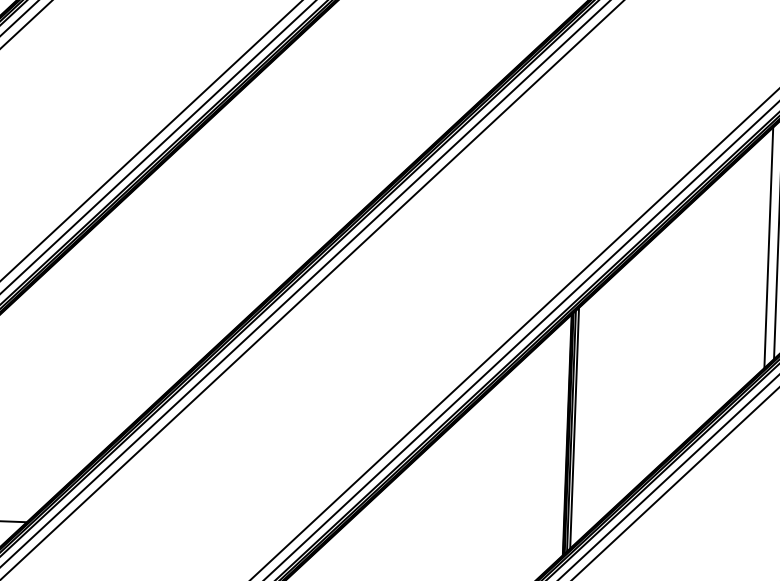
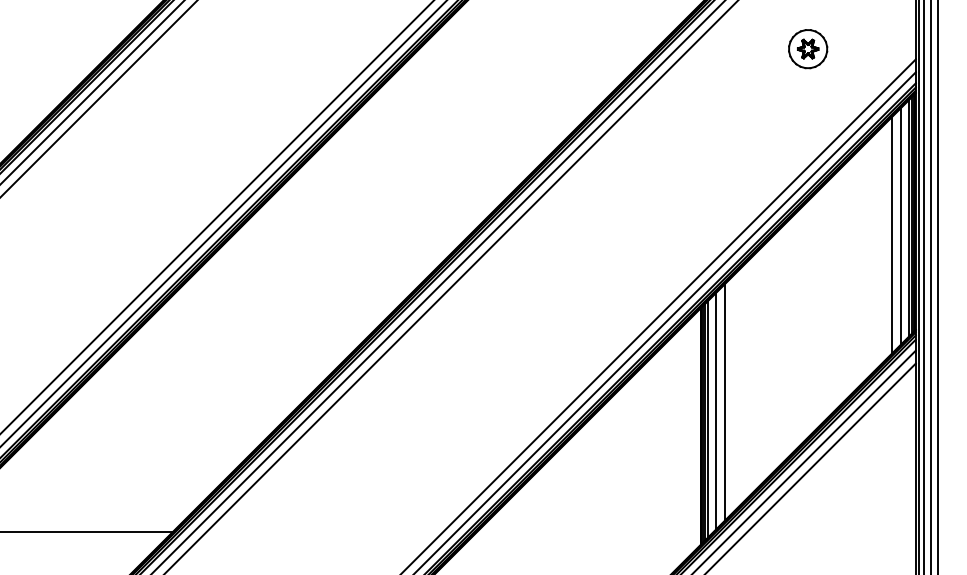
part: (690, 55) -> (808, 49), added
line: (592, 411) -> (724, 402), added
line: (582, 420) -> (715, 411), added

